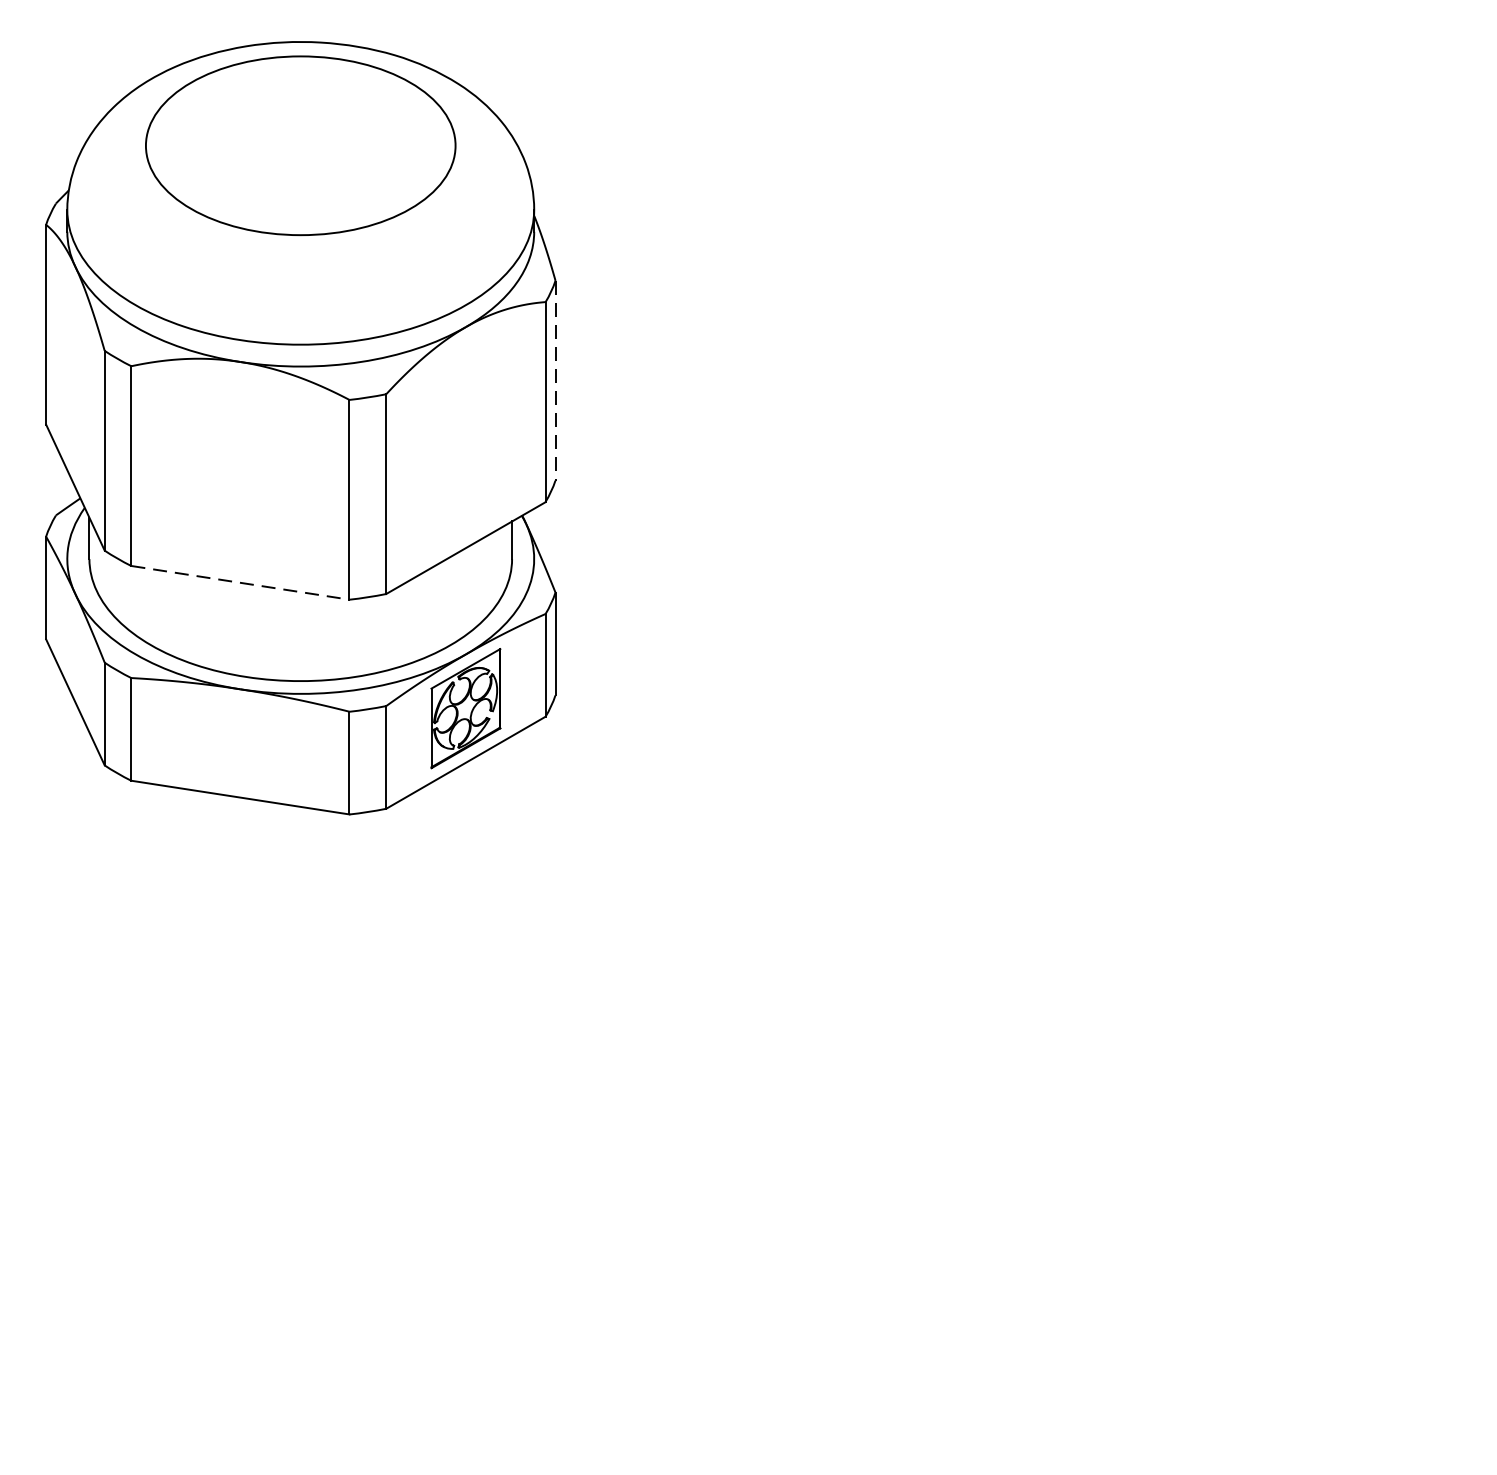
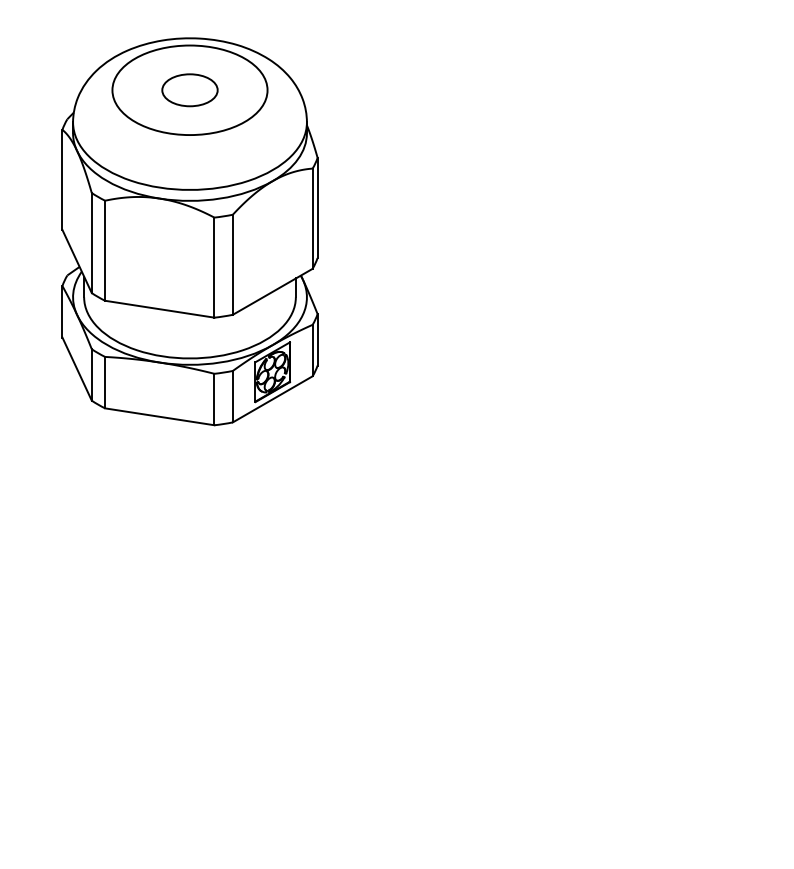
part: (299, 146) -> (189, 90), added
line: (555, 381) -> (317, 208), dashed -> solid
line: (241, 583) -> (160, 309), dashed -> solid

